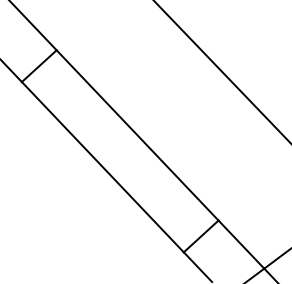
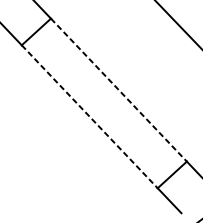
line: (137, 135) -> (118, 90), solid -> dashed
line: (103, 167) -> (90, 117), solid -> dashed

